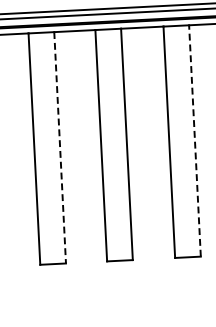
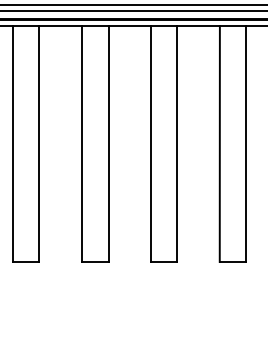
line: (194, 141) -> (245, 144), dashed -> solid
line: (59, 148) -> (108, 144), dashed -> solid

